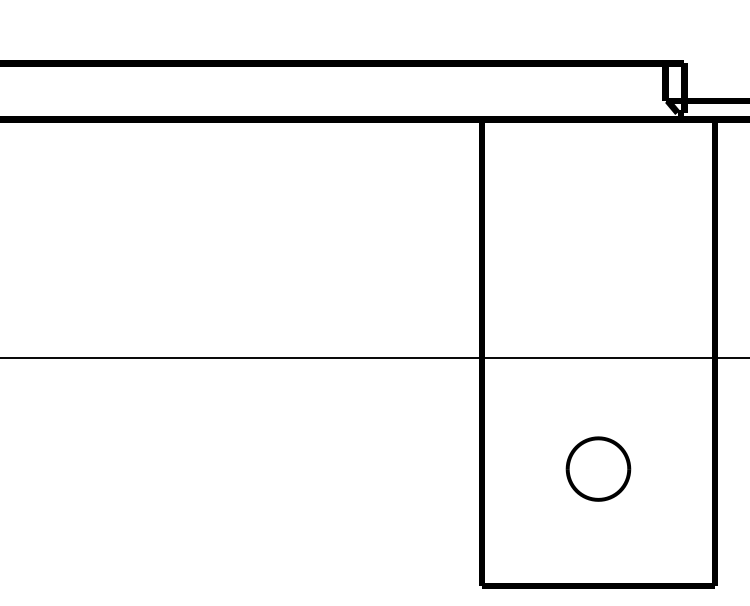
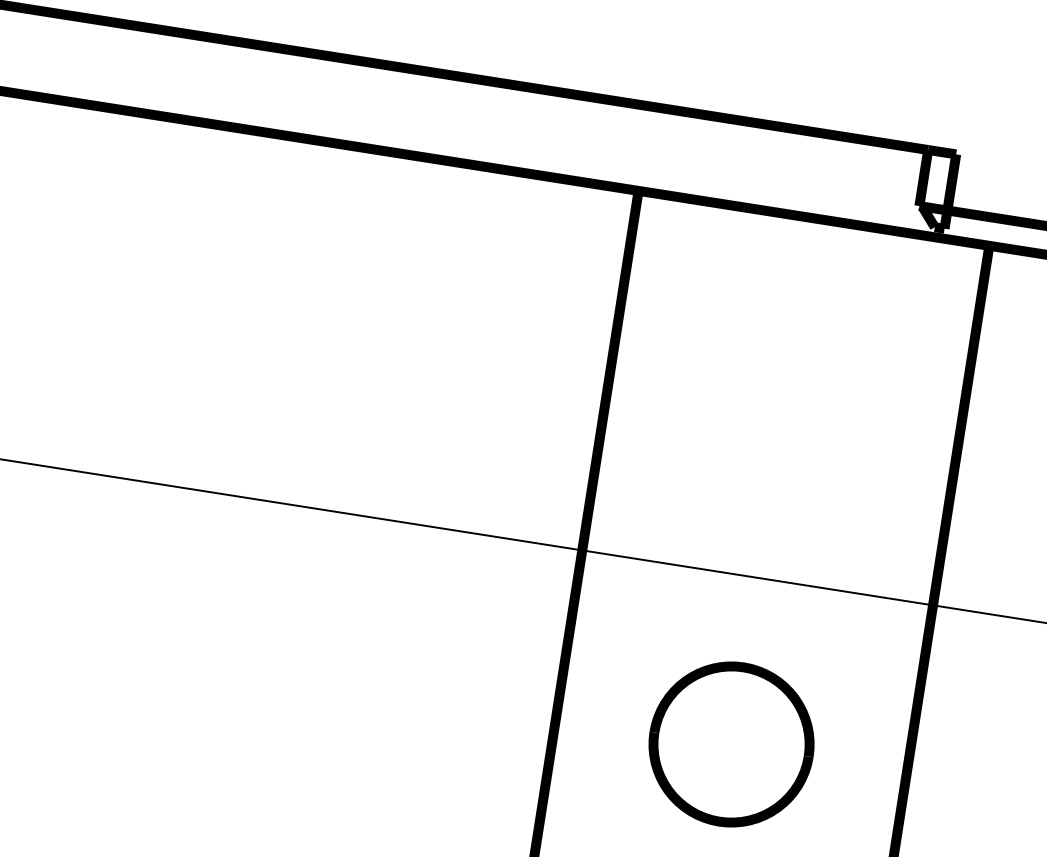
part: (598, 468) -> (731, 743), size x1.67

